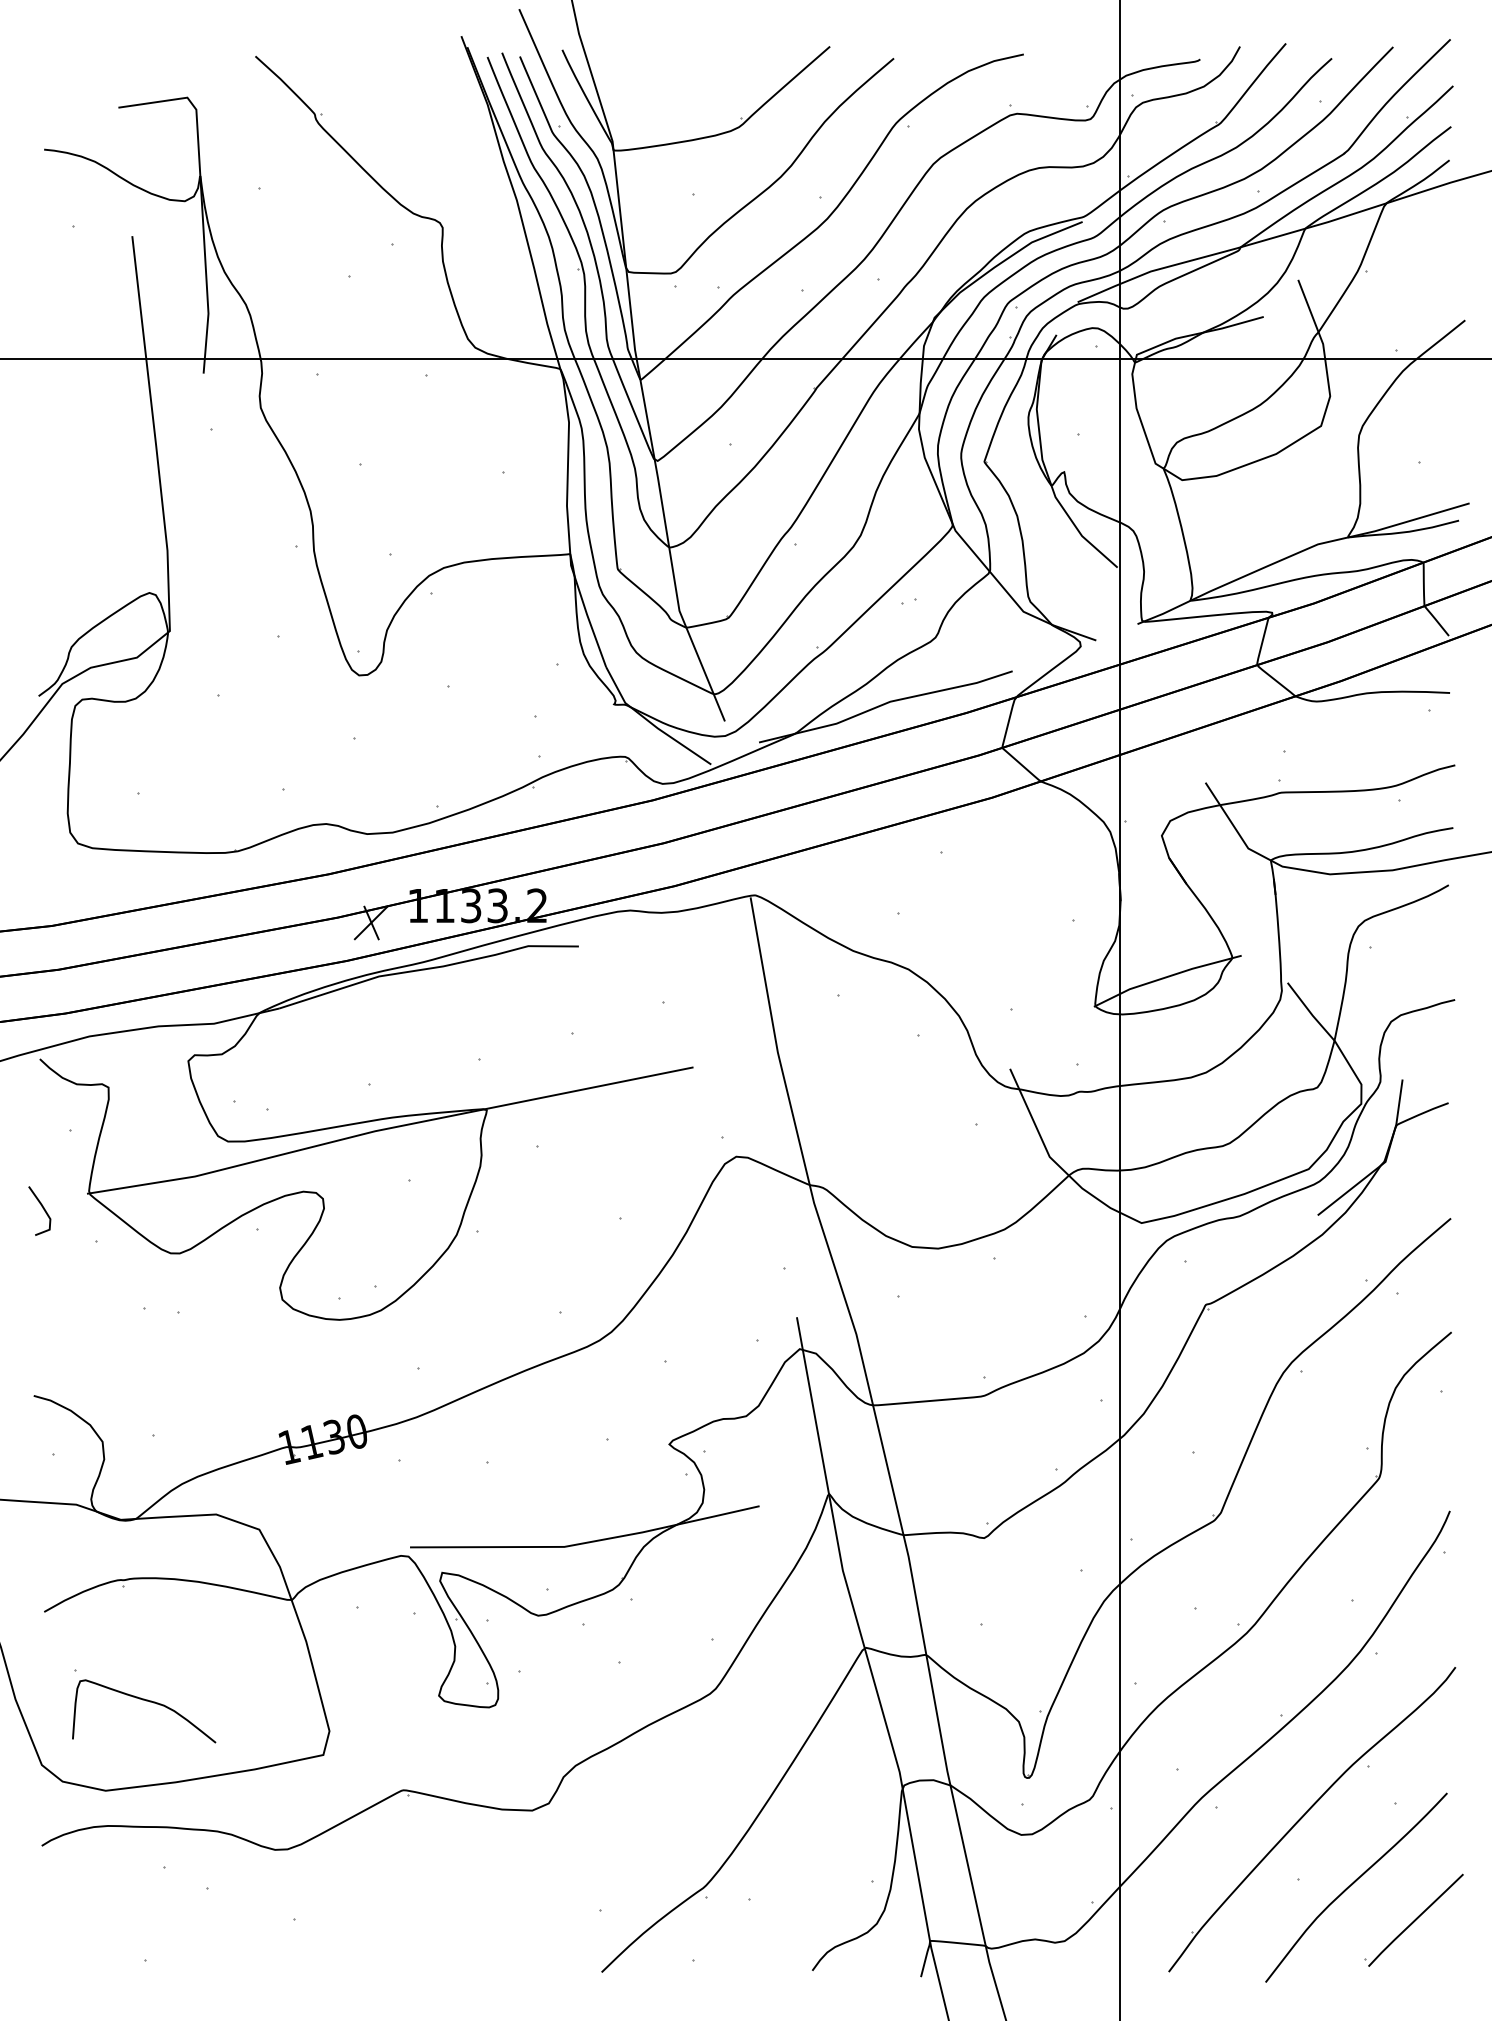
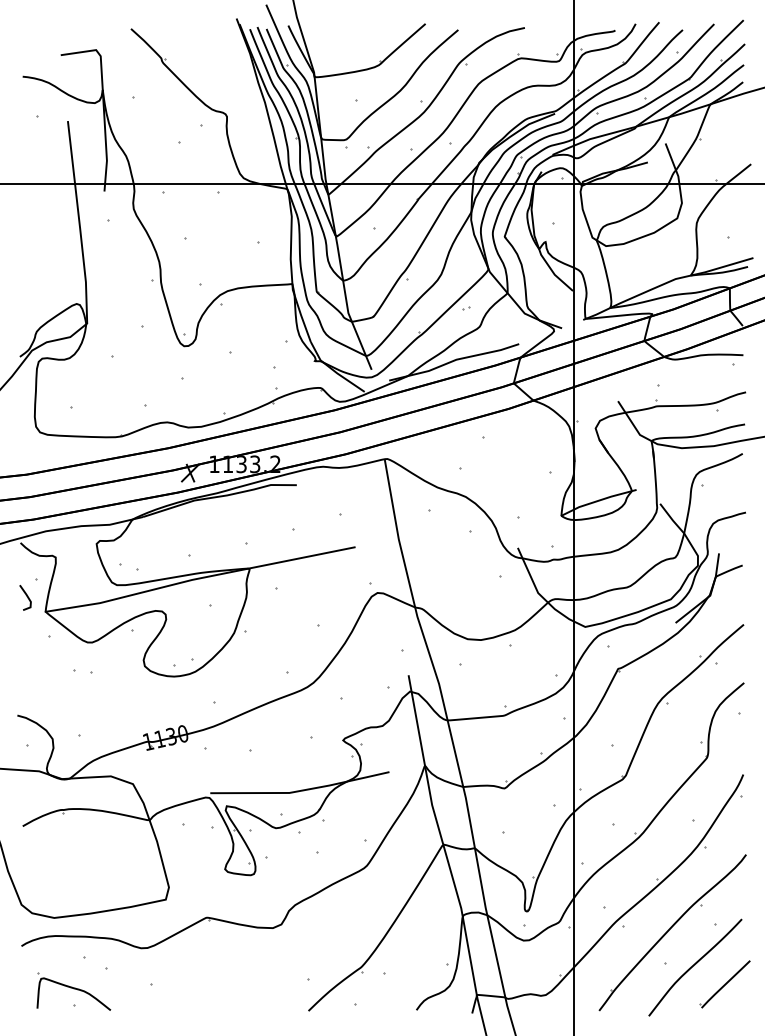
line: (41, 1208) -> (26, 596), moved
part: (143, 1705) -> (73, 991), moved

